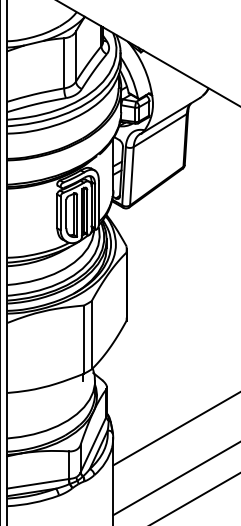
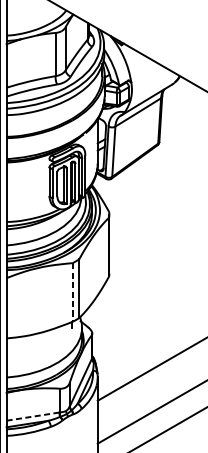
line: (84, 340) -> (73, 293), solid -> dashed
line: (38, 483) -> (33, 416), solid -> dashed

